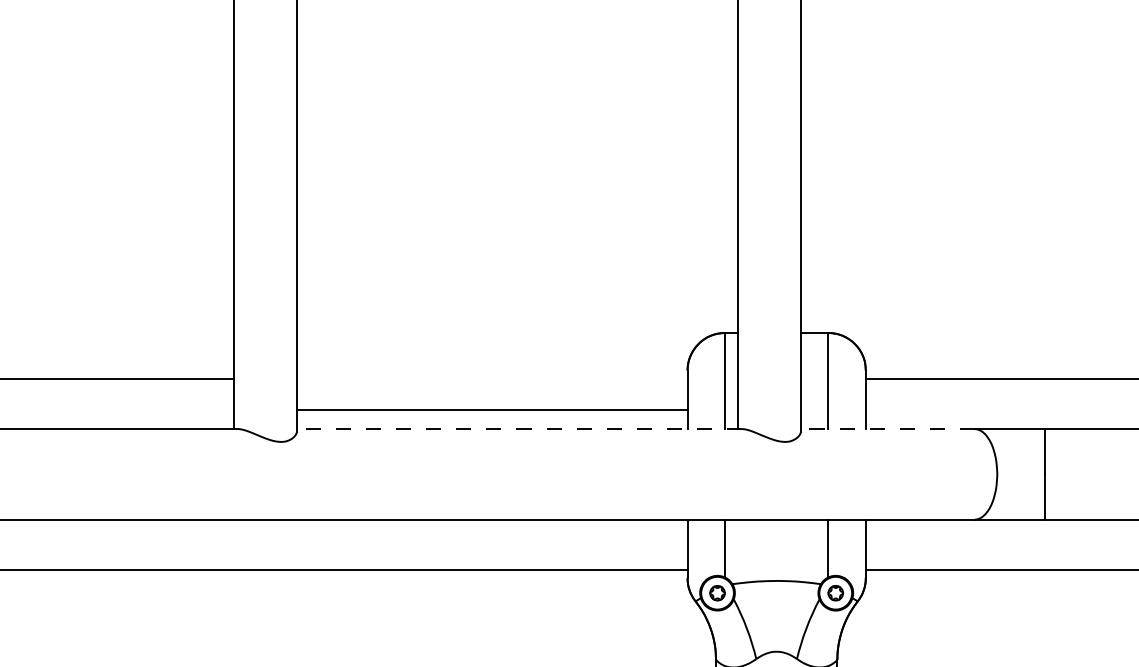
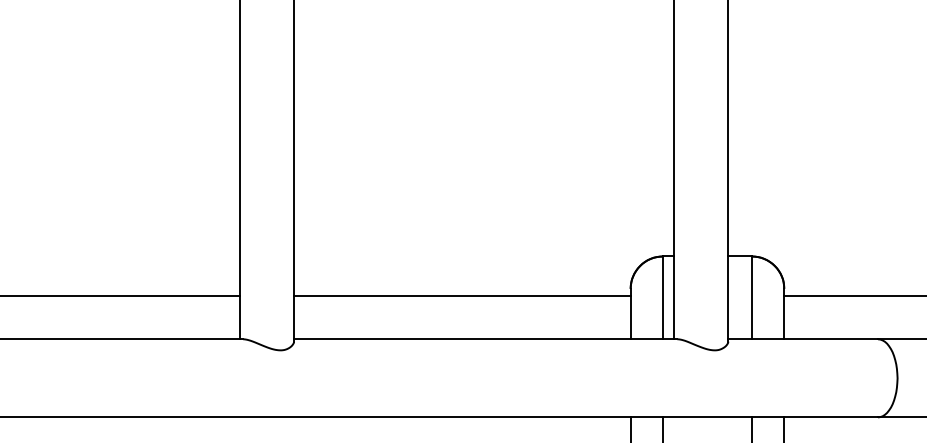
line: (491, 410) -> (461, 296), moved
line: (518, 429) -> (485, 339), dashed -> solid
line: (887, 429) -> (802, 339), dashed -> solid

